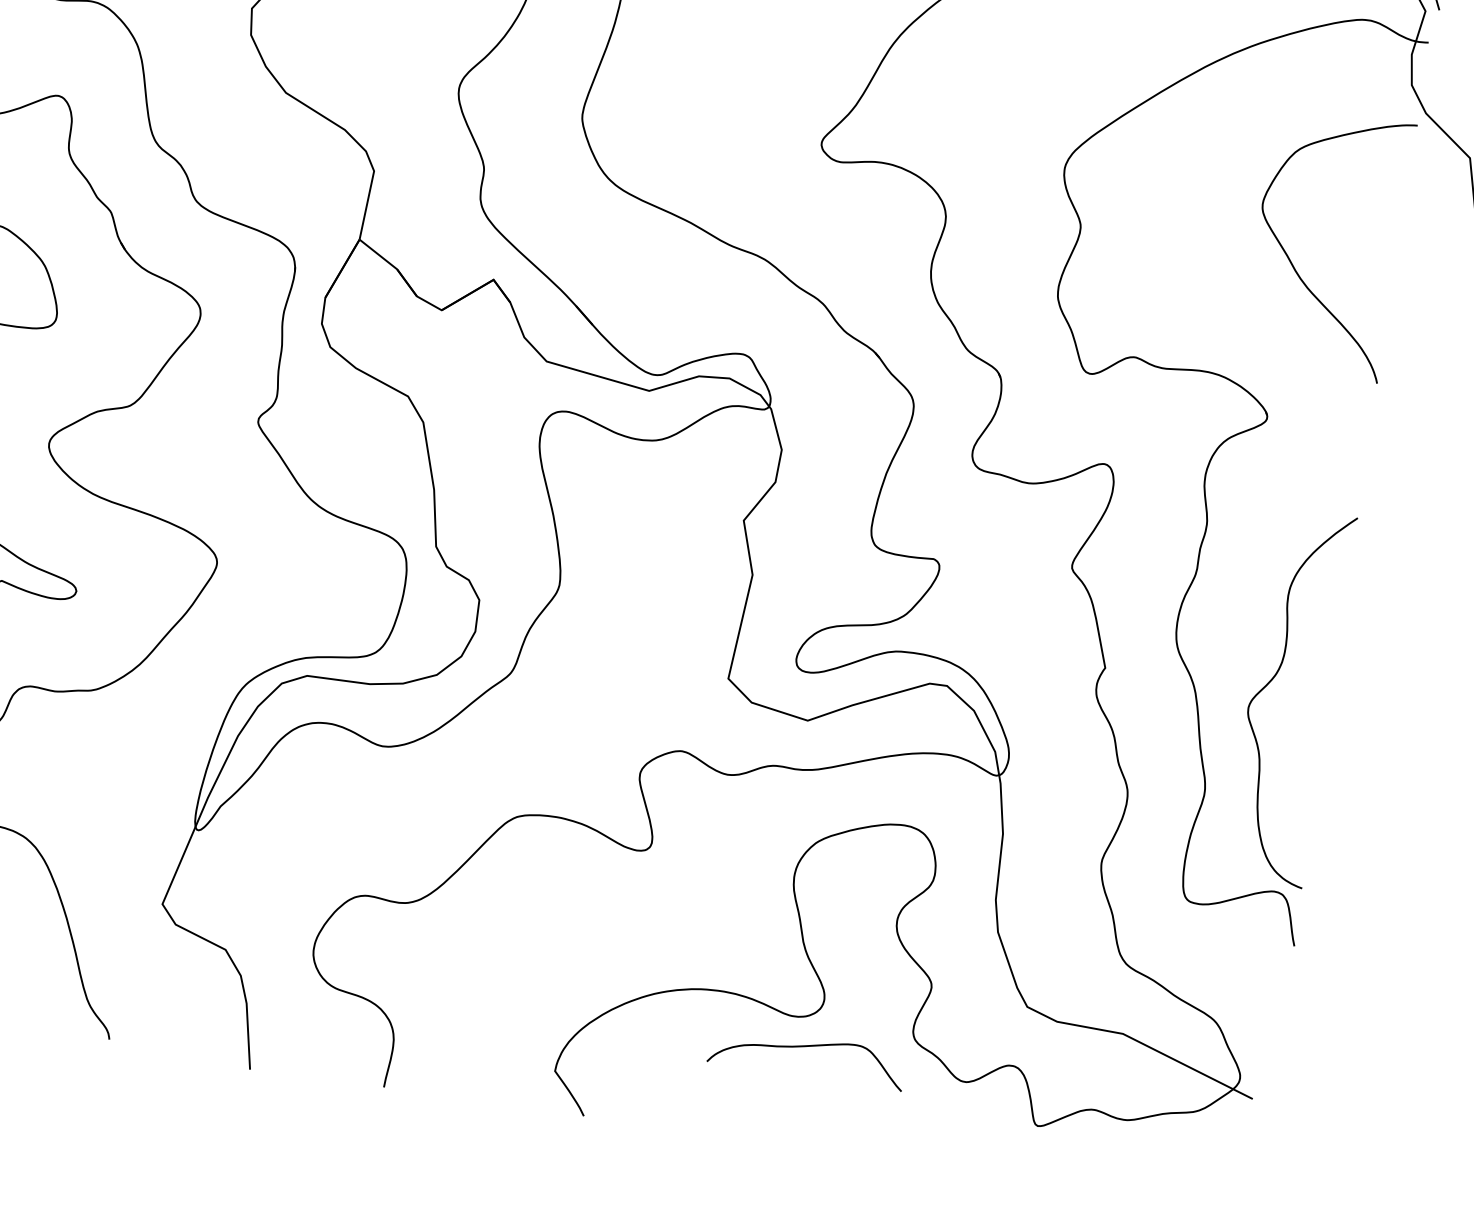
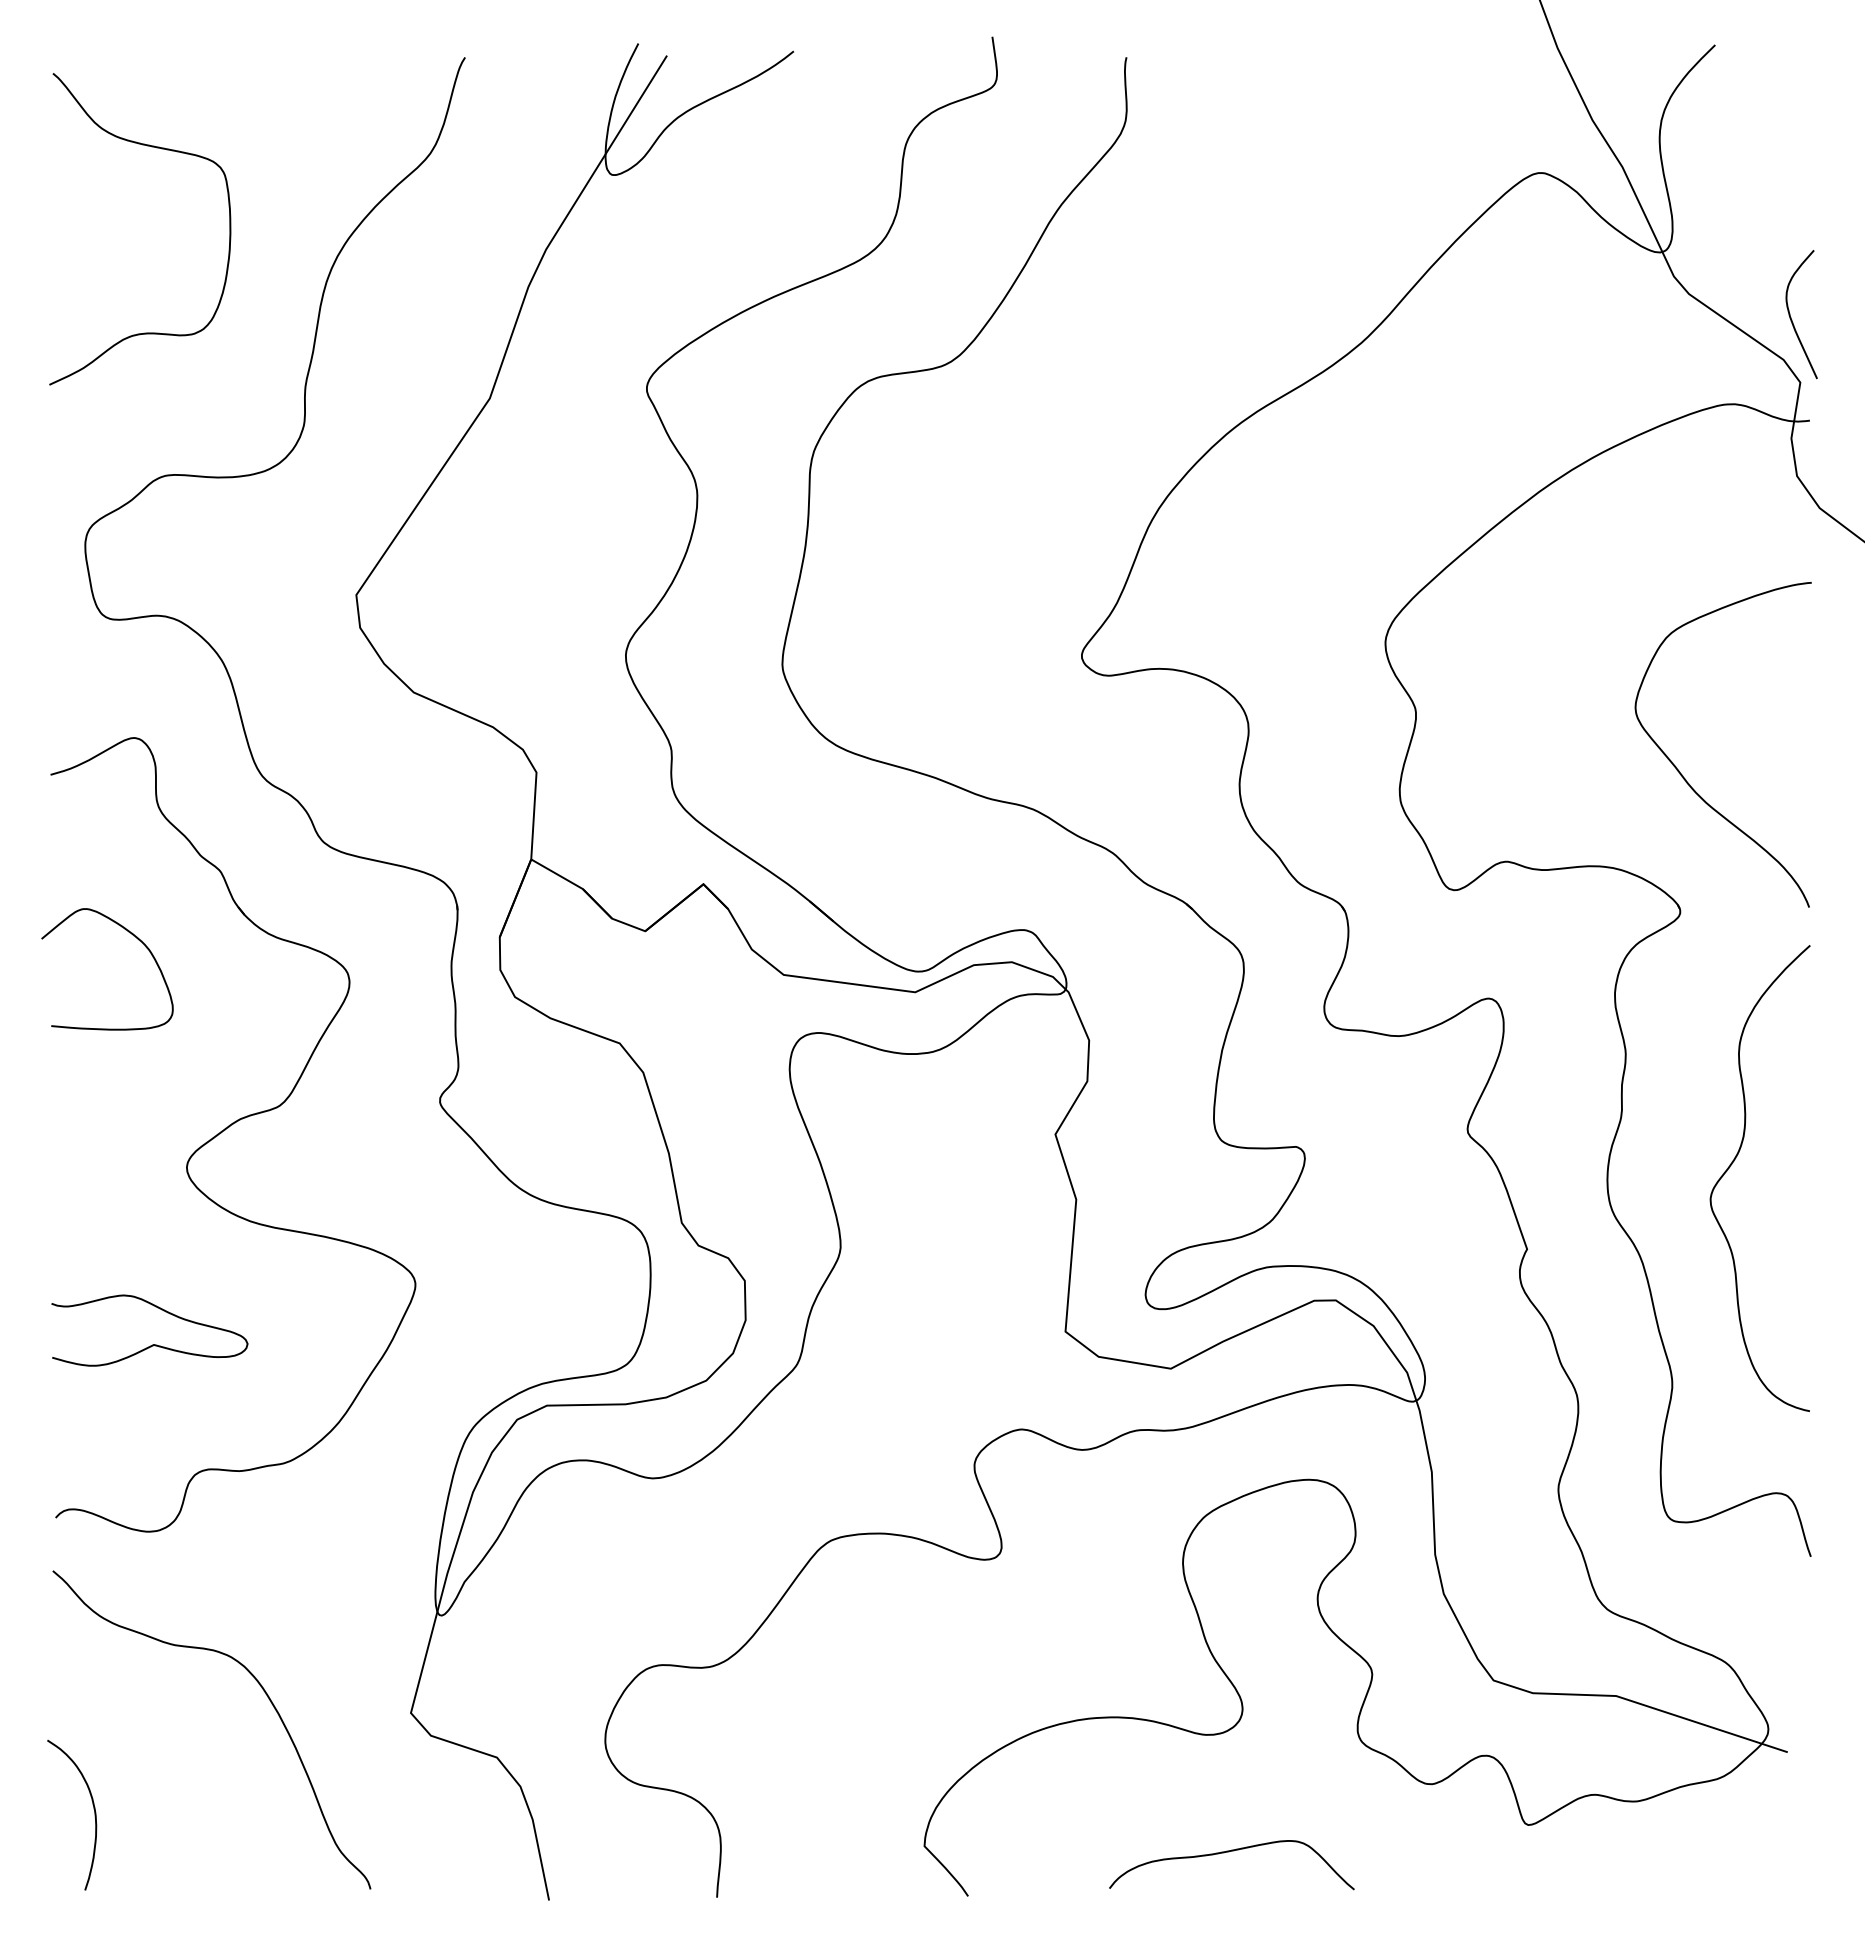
curve: (1292, 262) -> (1682, 774), moved
curve: (1271, 680) -> (1734, 1161), moved
curve: (806, 1047) -> (1229, 1852), moved

